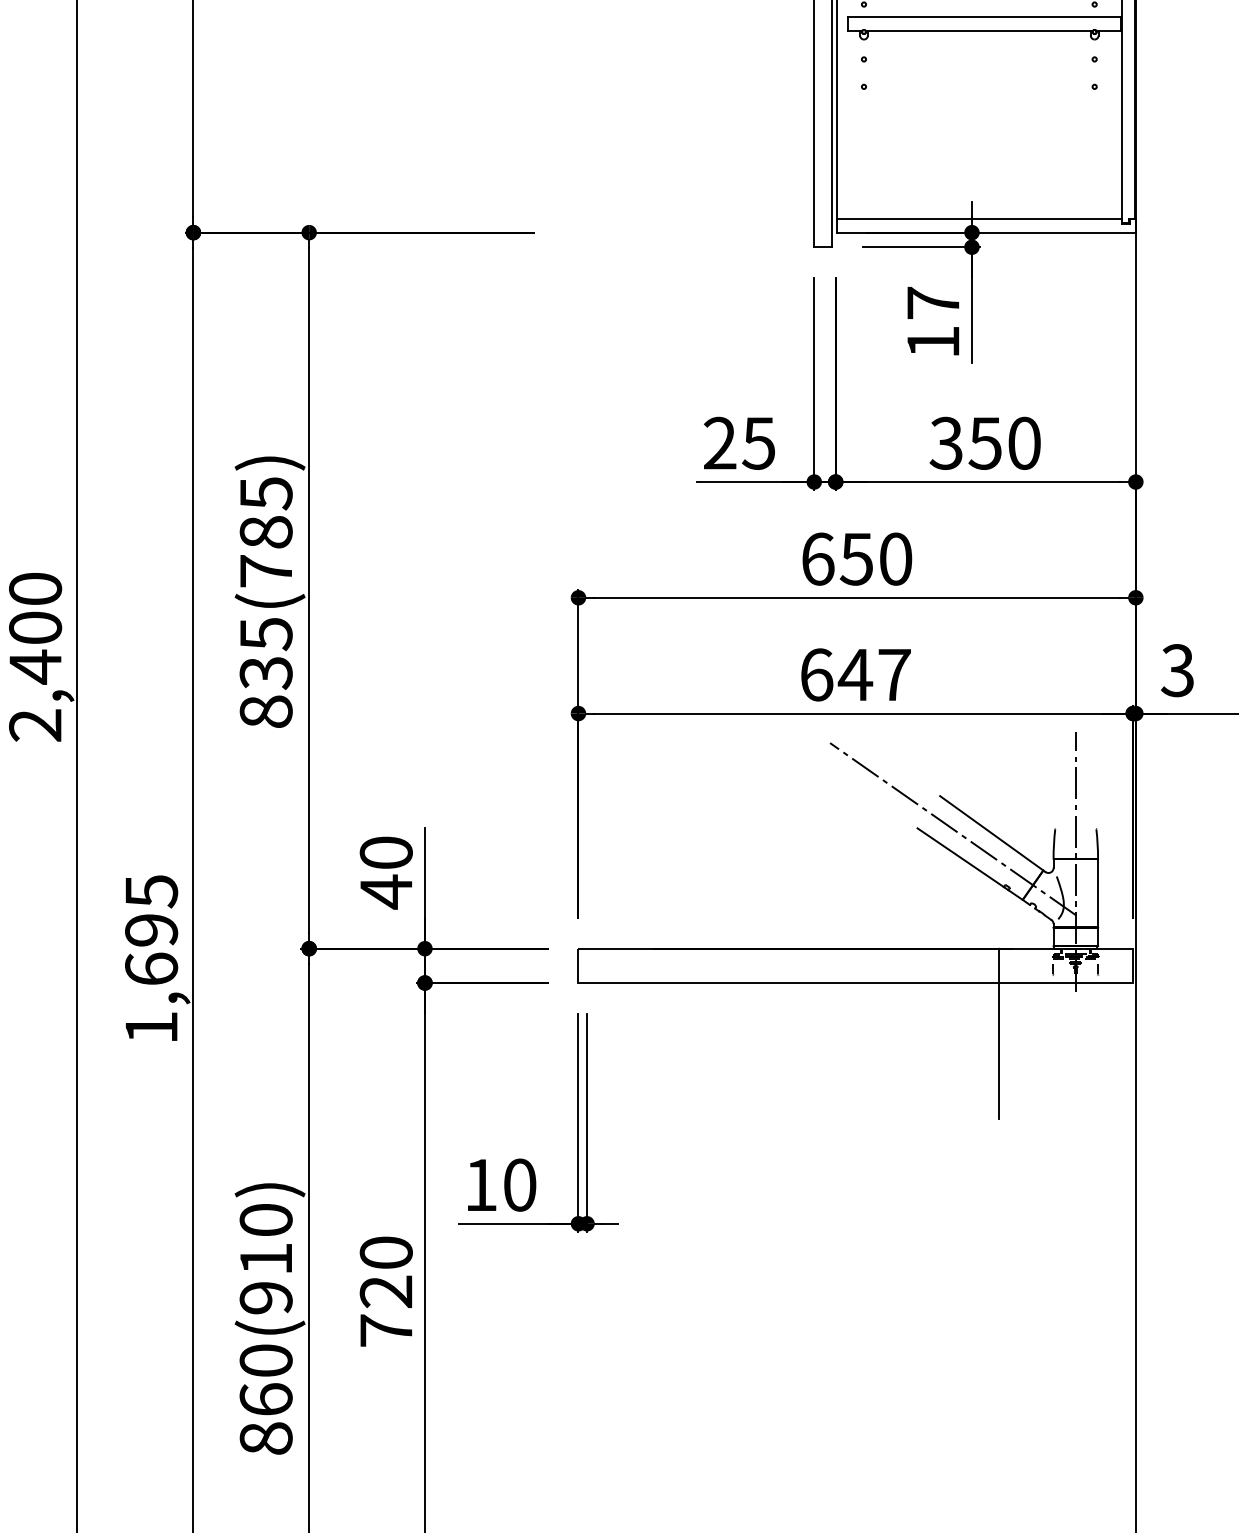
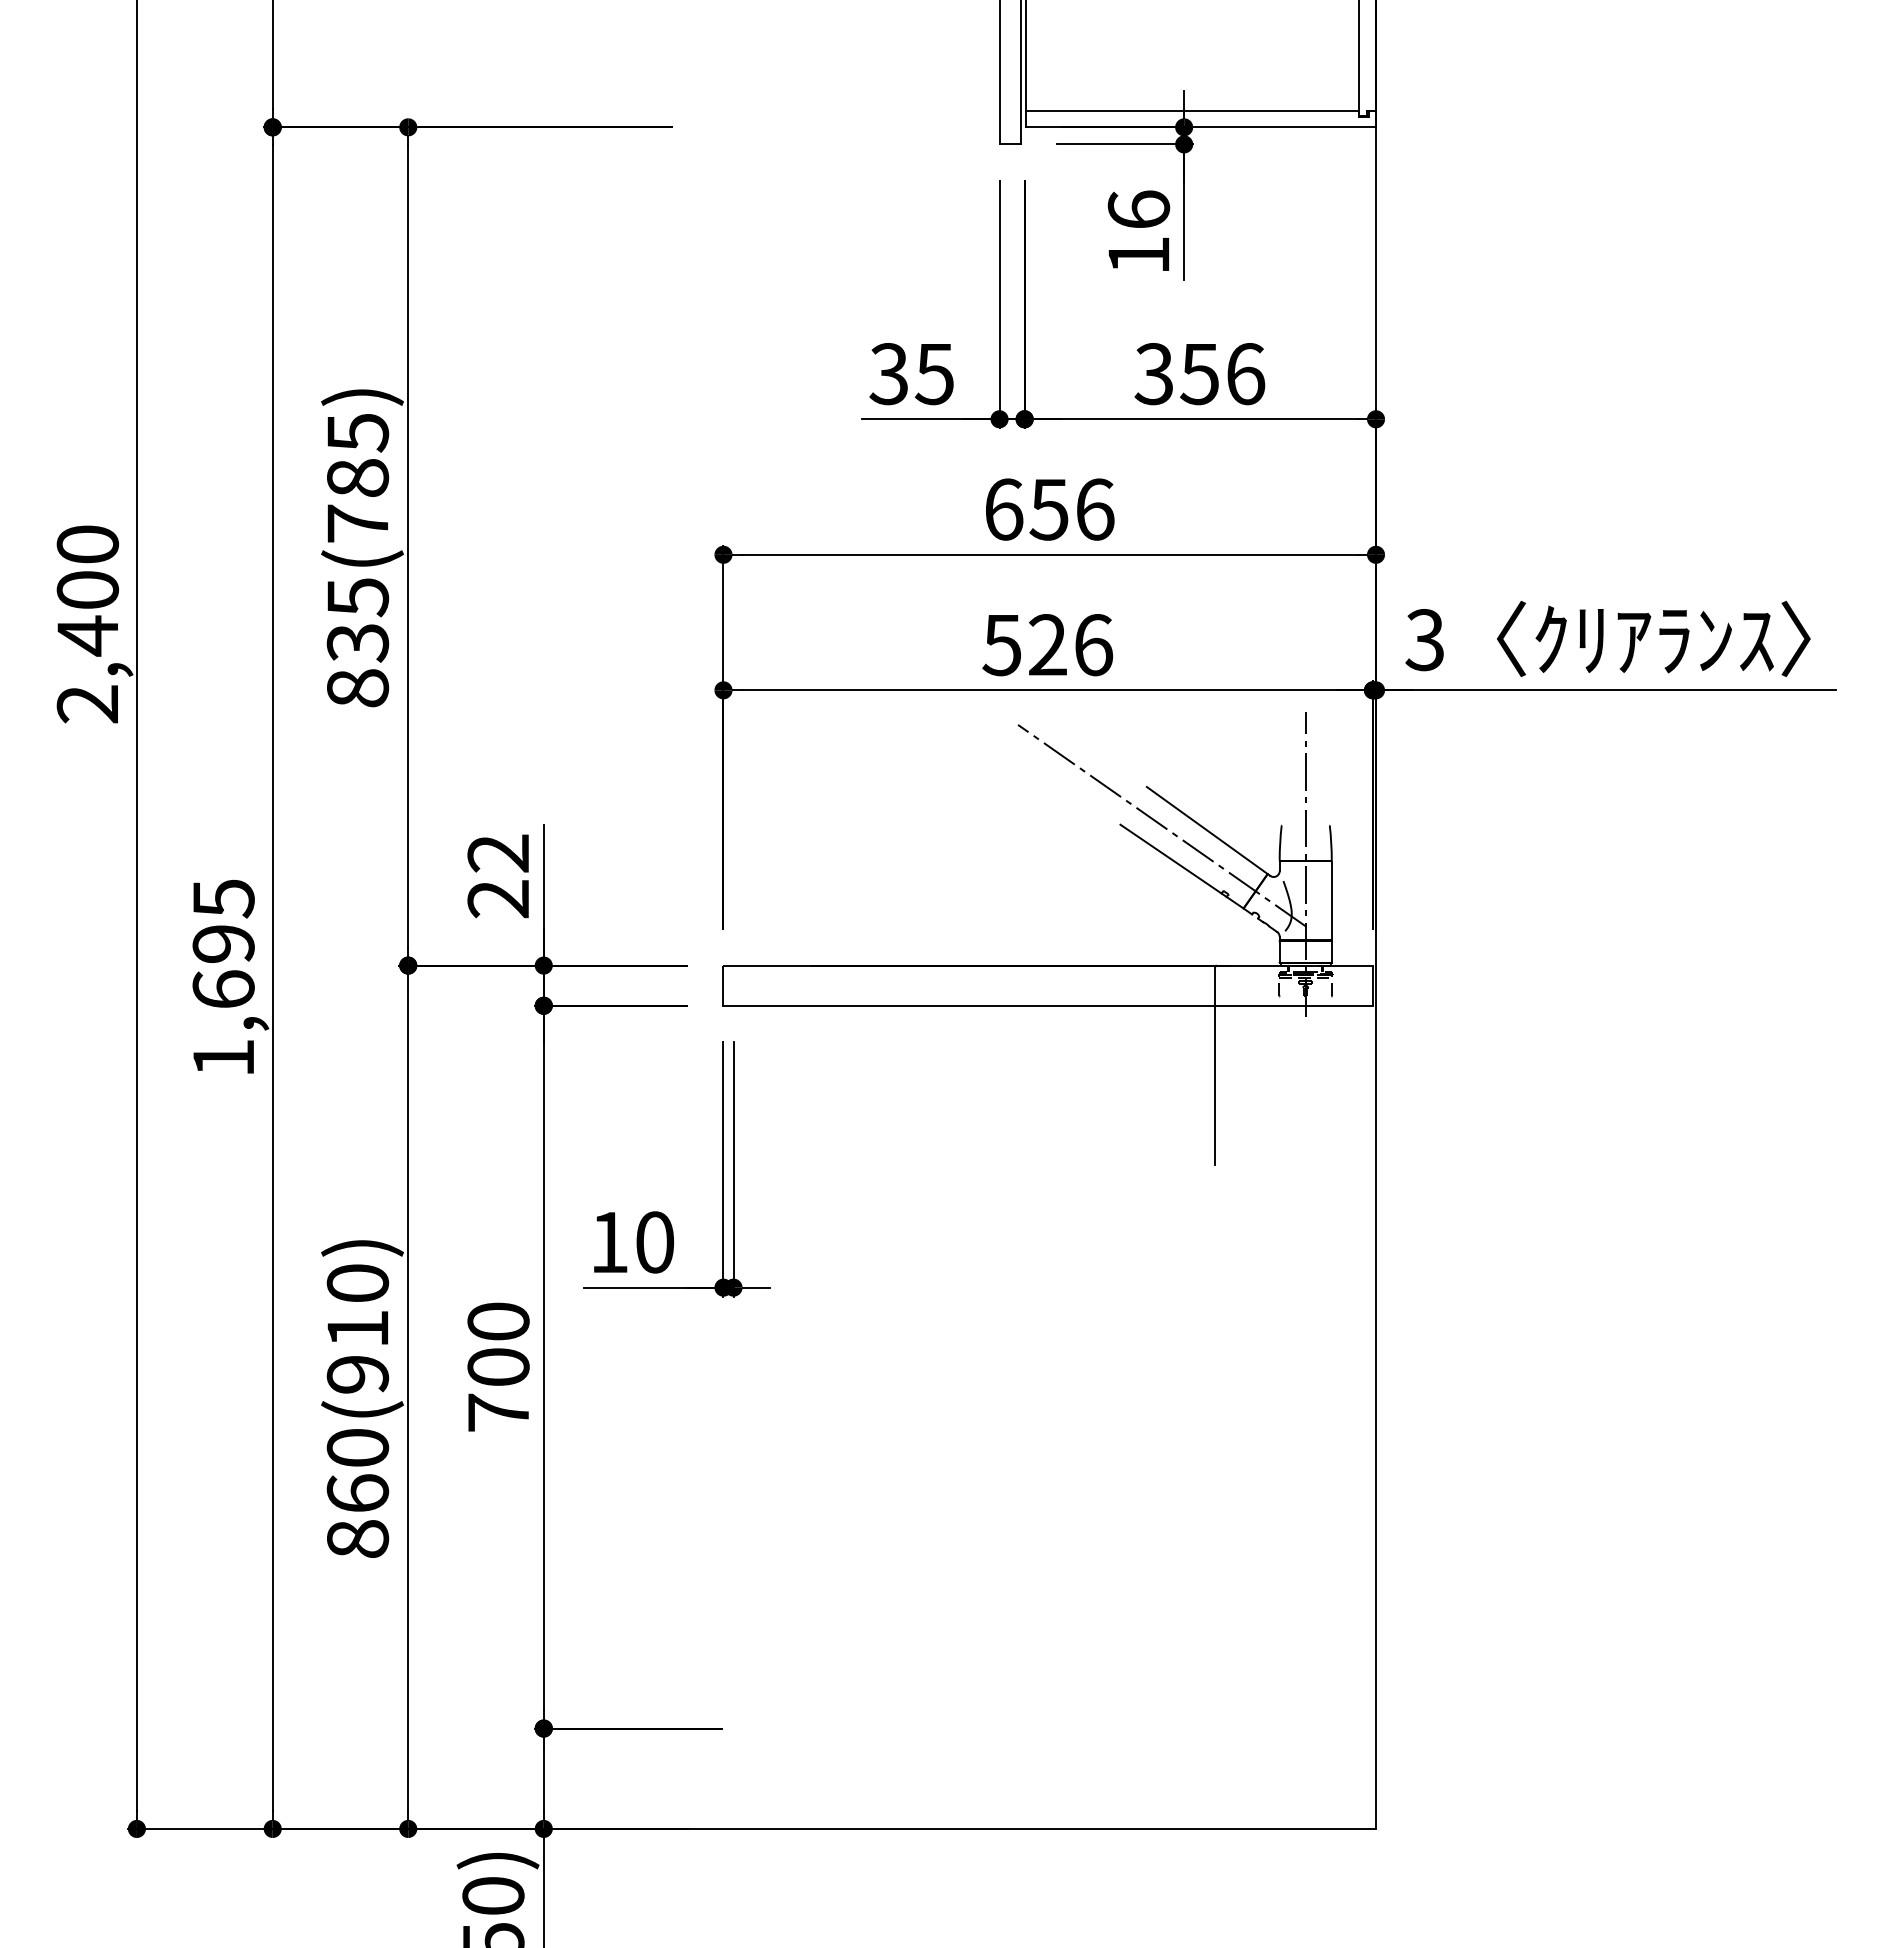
text: (932, 302) -> (1138, 209), 17 -> 16
text: (719, 443) -> (888, 374), 25 -> 35
text: (1025, 443) -> (1246, 374), 350 -> 356
text: (896, 559) -> (1095, 509), 650 -> 656
text: (855, 675) -> (1047, 645), 647 -> 526
text: (386, 873) -> (498, 877), 40 -> 22
text: (386, 1291) -> (498, 1367), 720 -> 700

